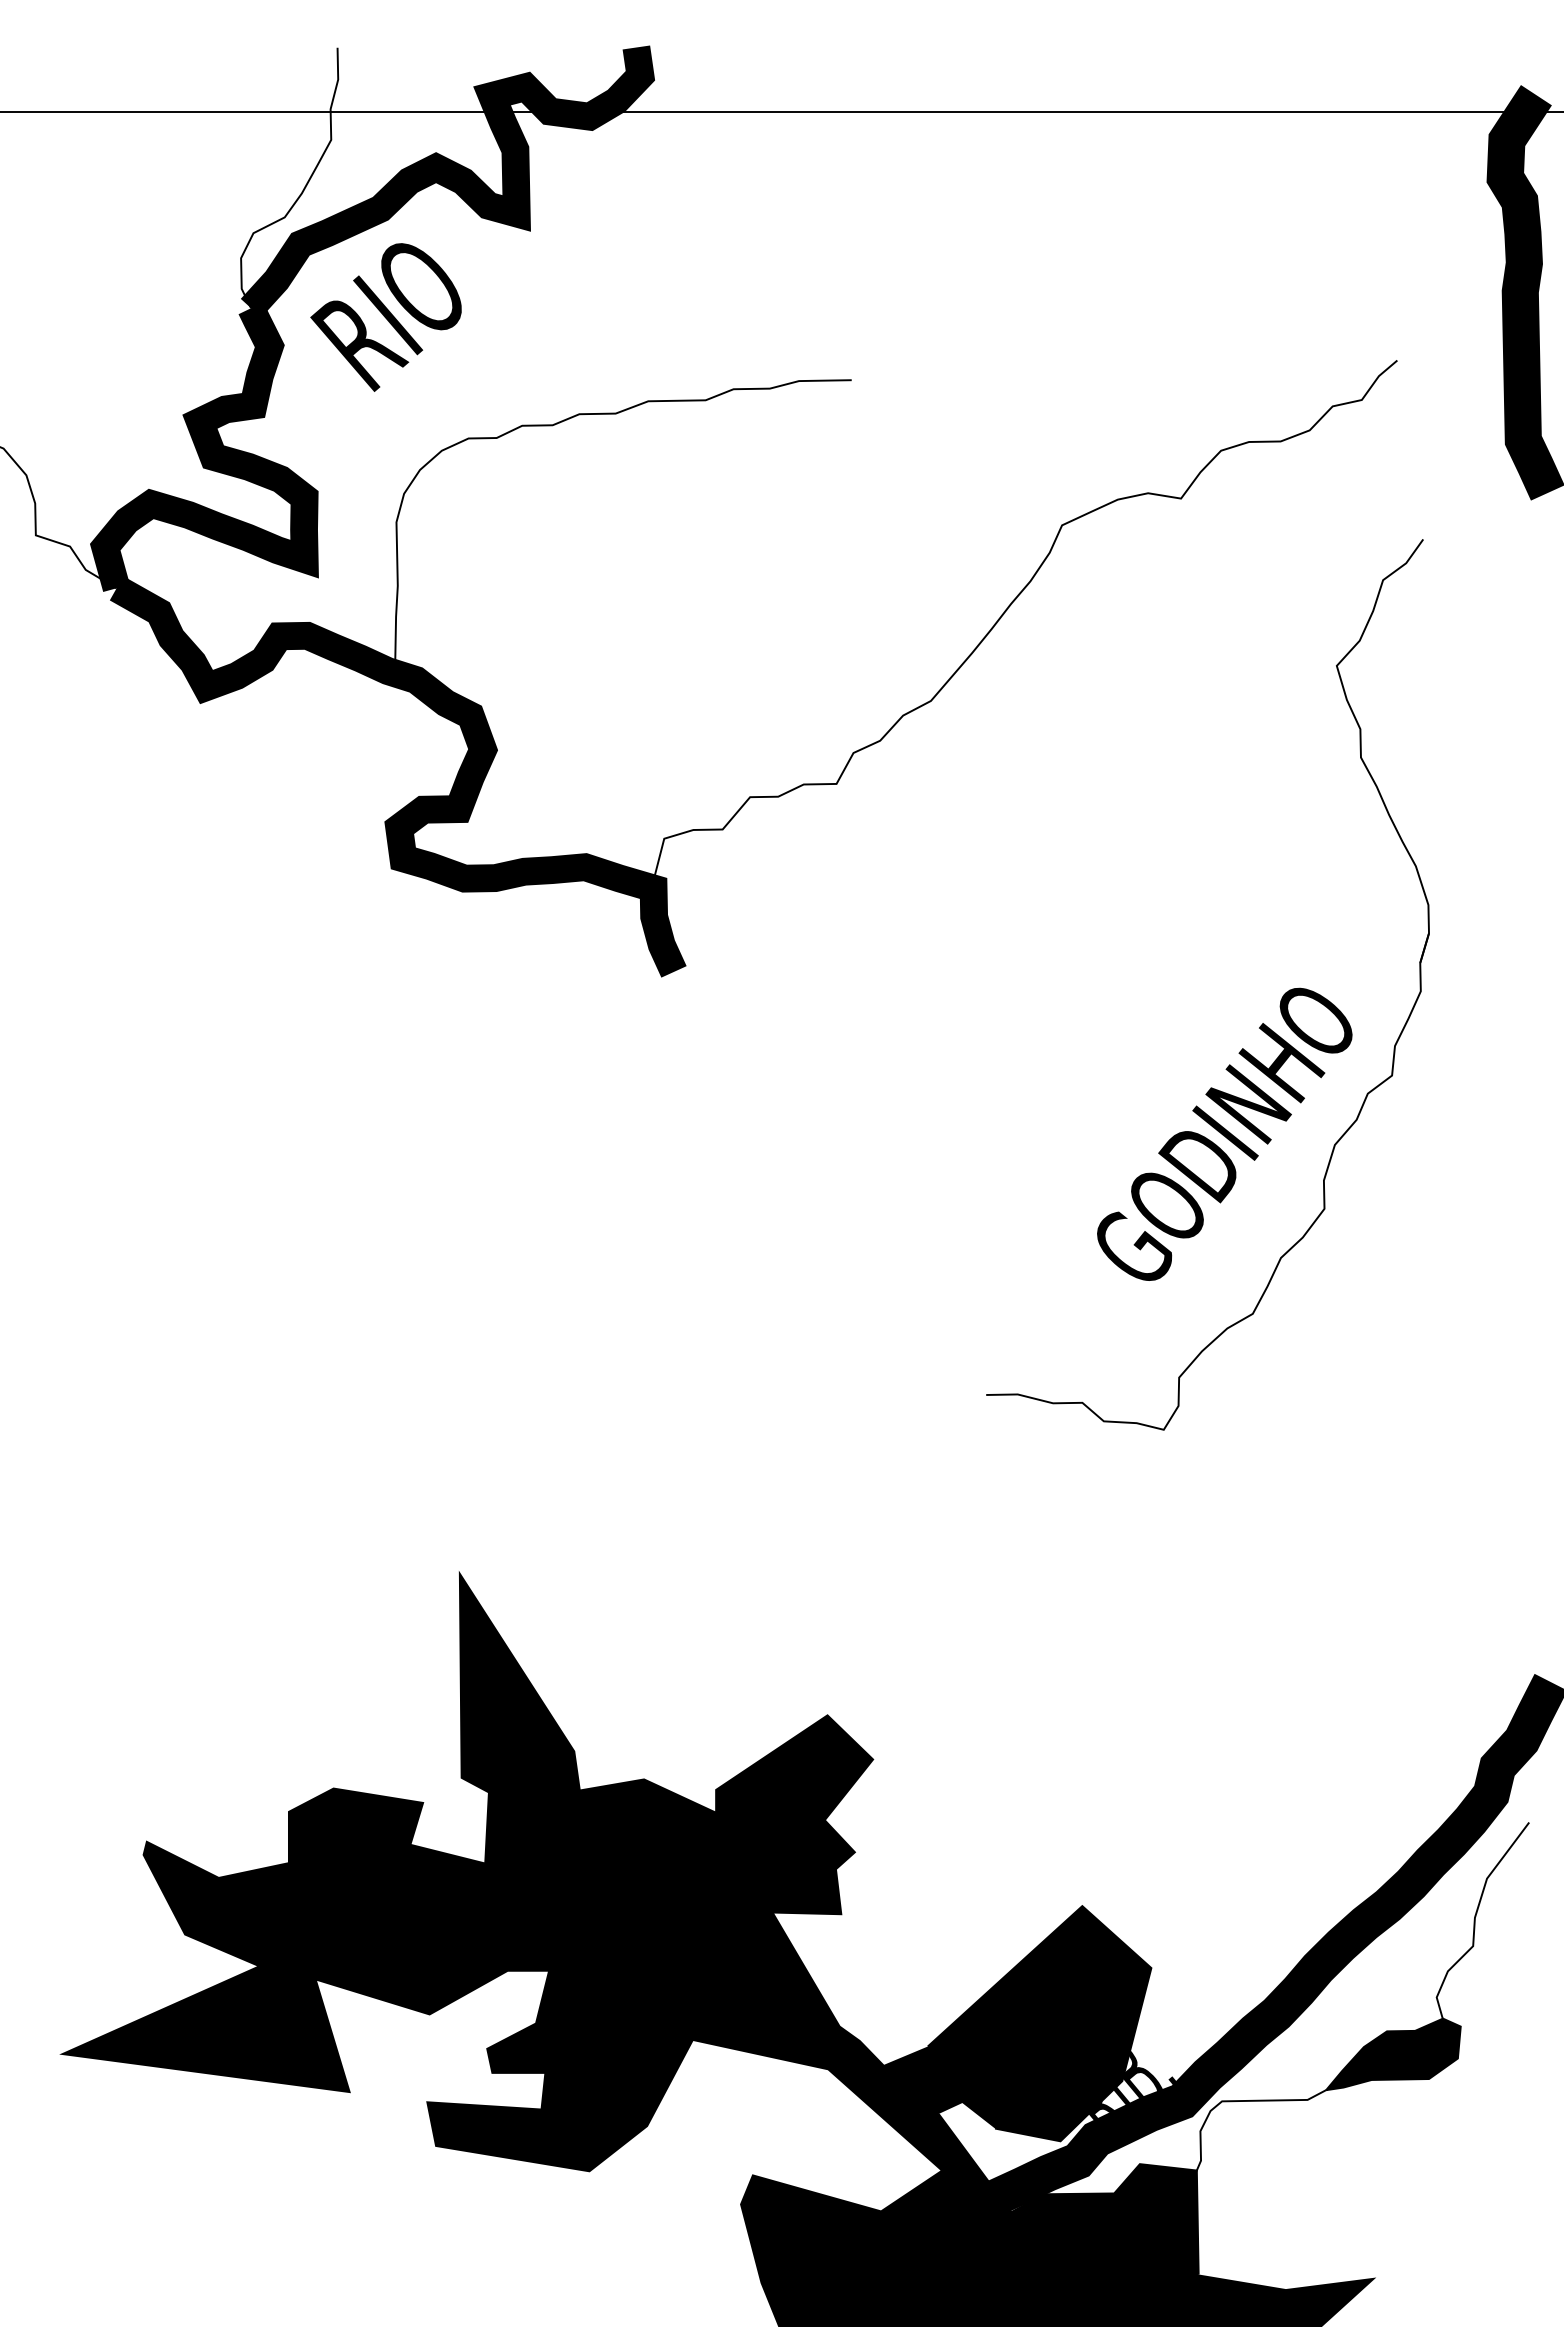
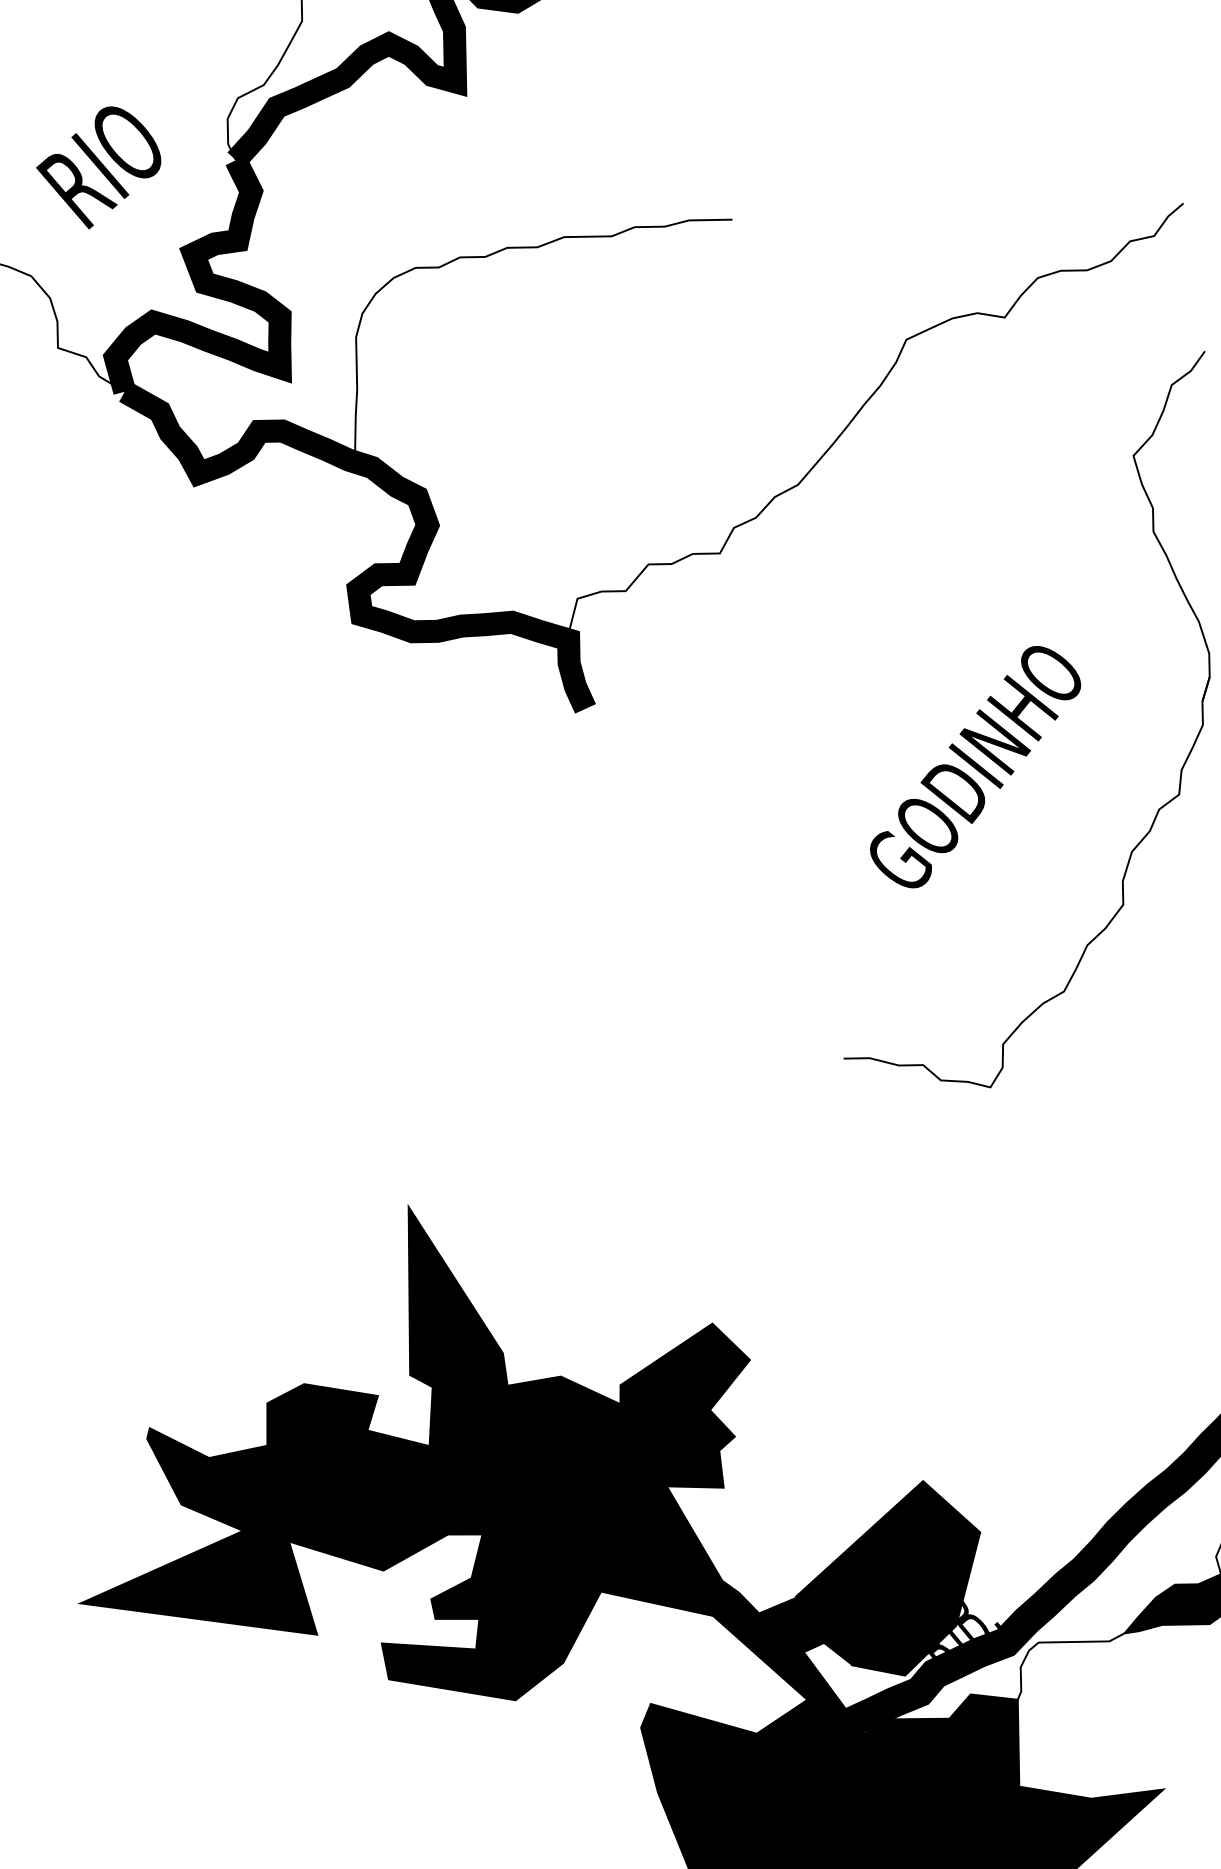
text: (385, 317) -> (98, 167), moved
text: (1224, 1133) -> (975, 766), moved

